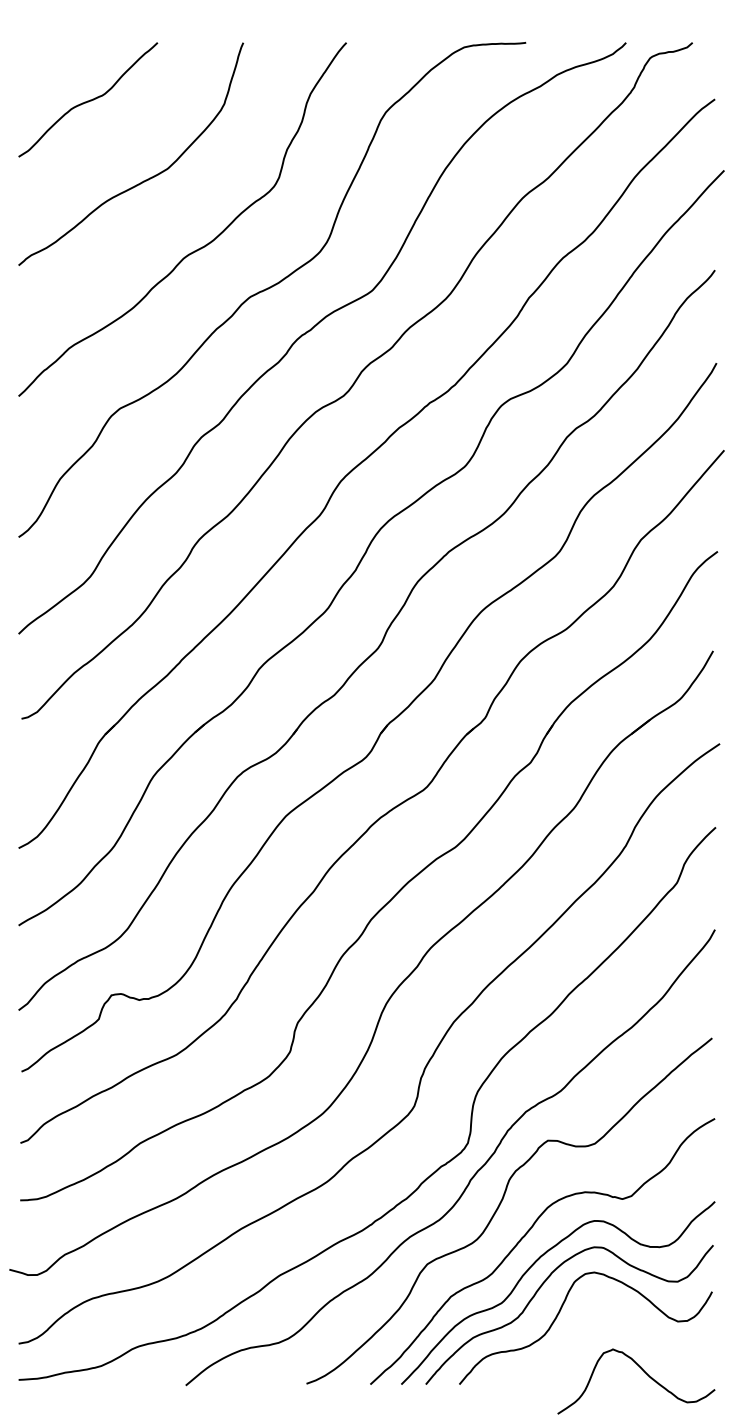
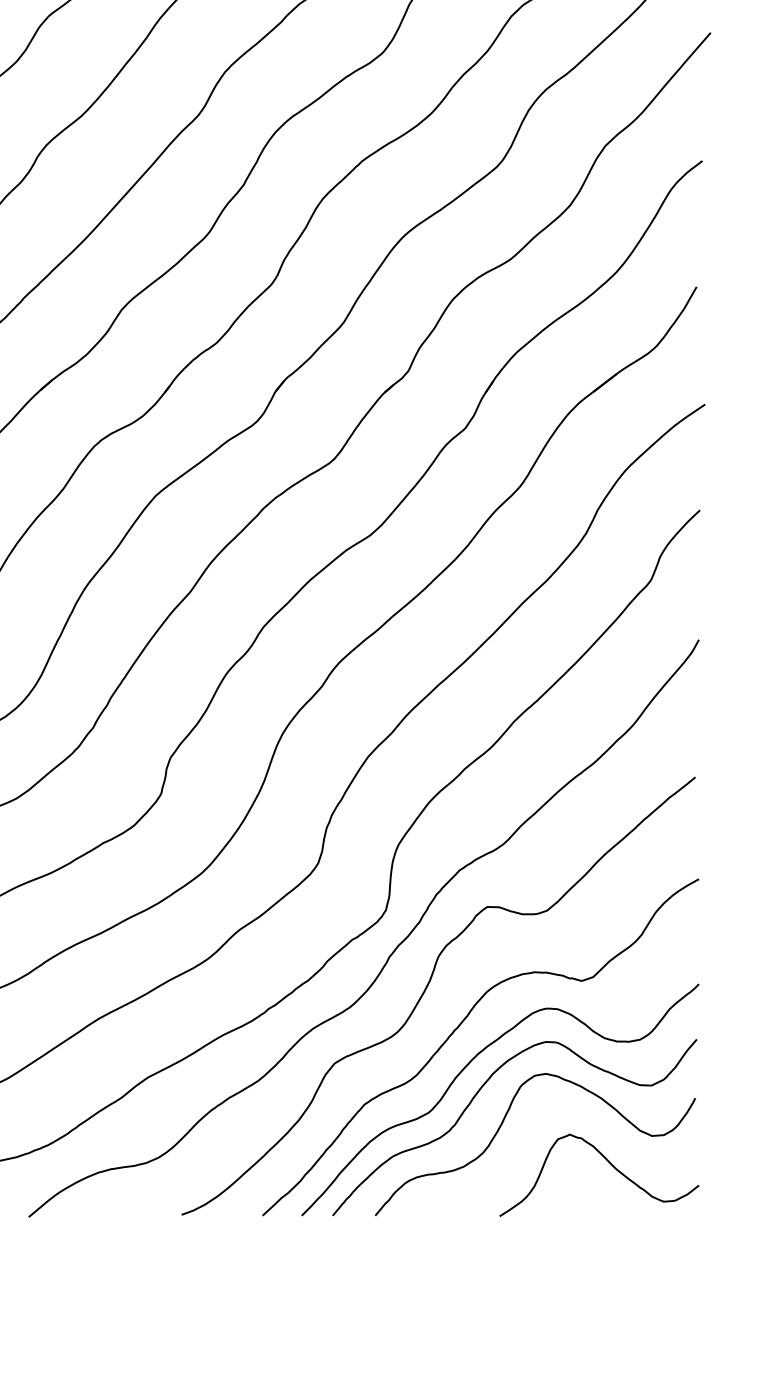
curve: (644, 1372) -> (609, 1163), moved

